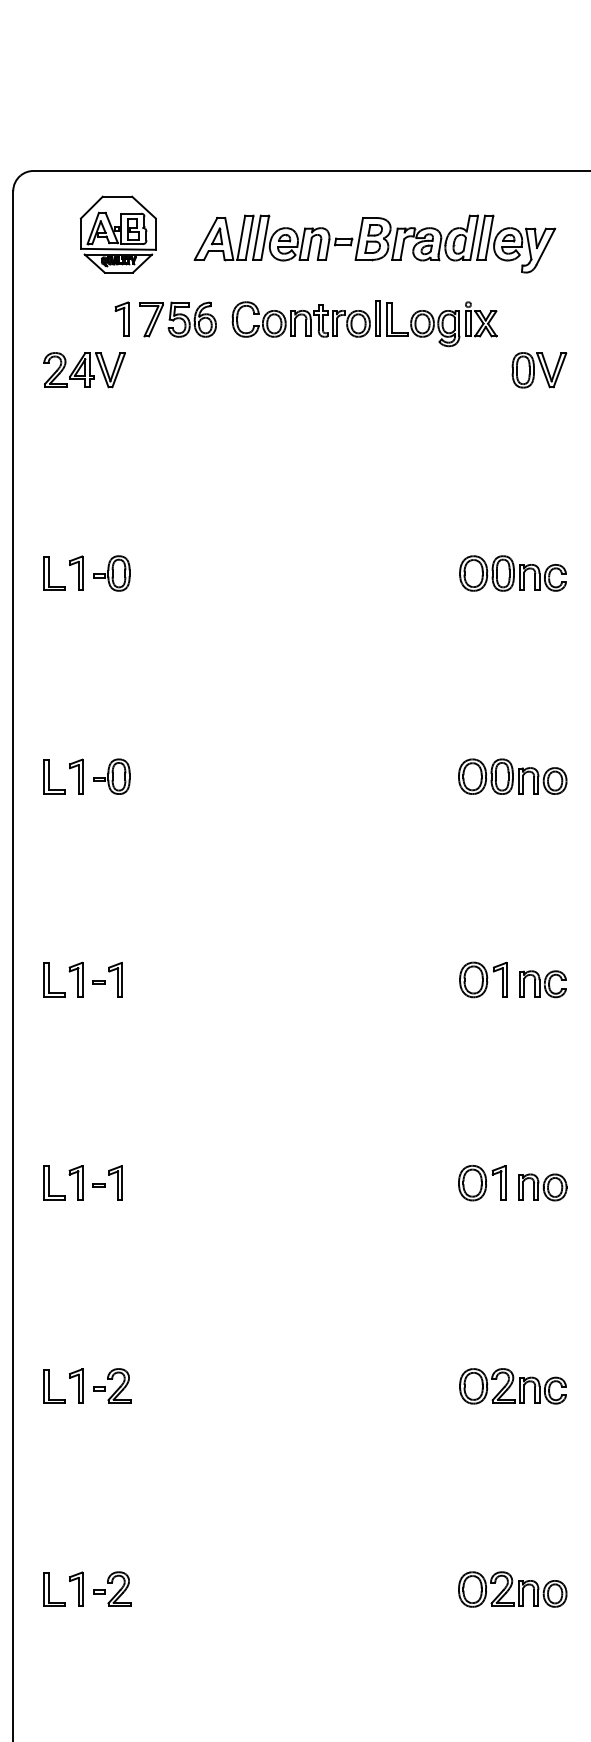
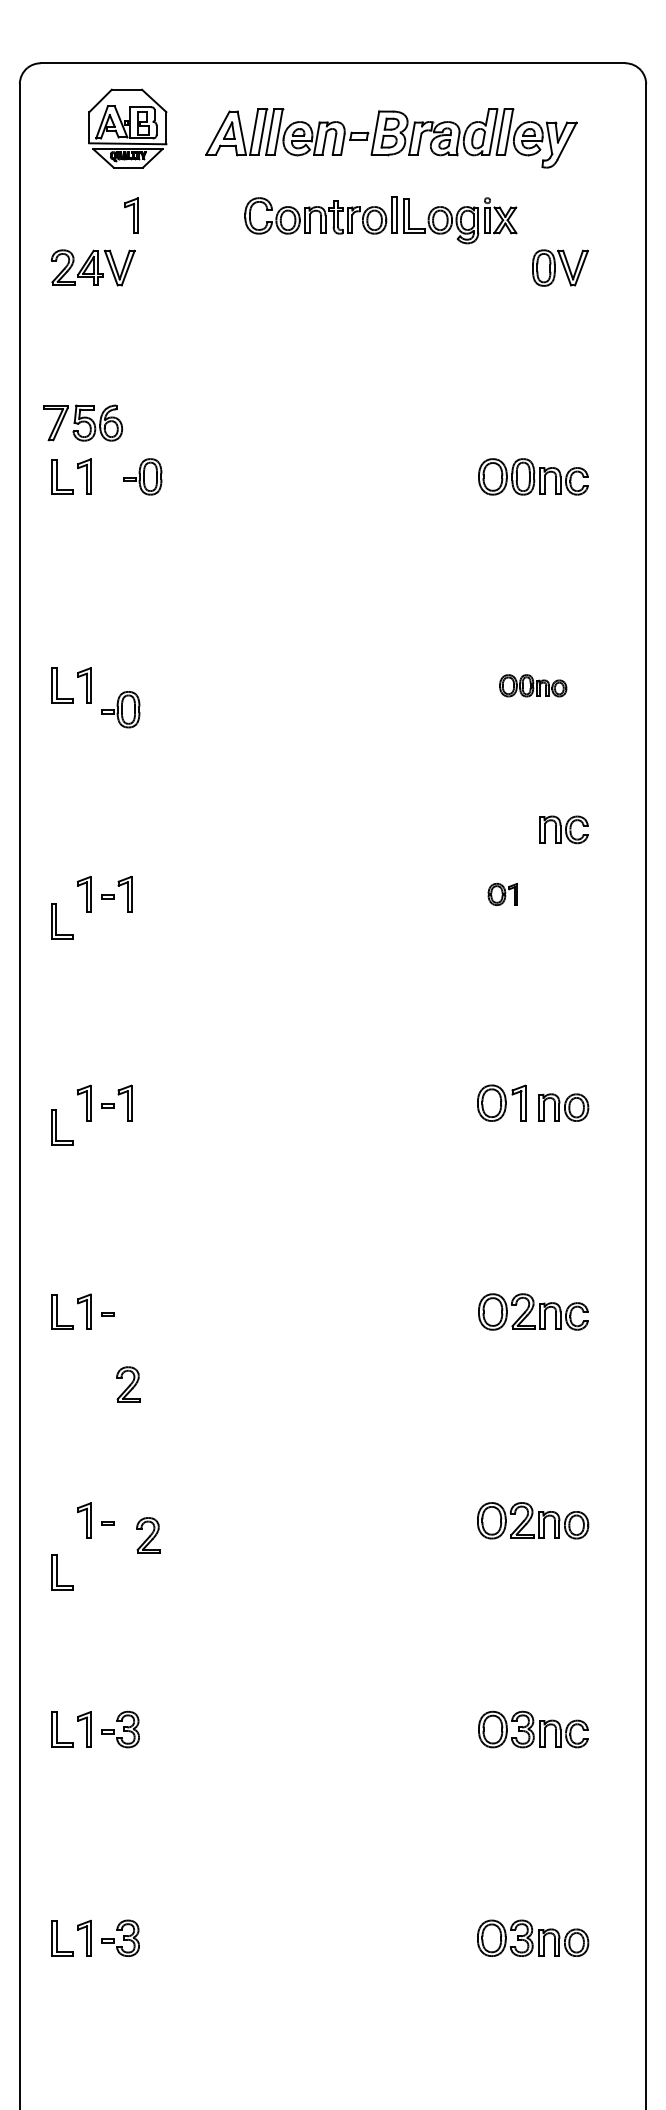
part: (178, 319) -> (83, 422), moved
part: (111, 573) -> (142, 476), moved
part: (111, 776) -> (120, 709), moved
part: (513, 776) -> (533, 685), size x0.6
part: (54, 979) -> (62, 921), moved
part: (483, 979) -> (502, 894), size x0.6
part: (542, 983) -> (563, 829), moved
part: (54, 1183) -> (62, 1127), moved
part: (118, 1385) -> (128, 1384), moved
part: (54, 1589) -> (62, 1572), moved
part: (118, 1589) -> (148, 1535), moved

